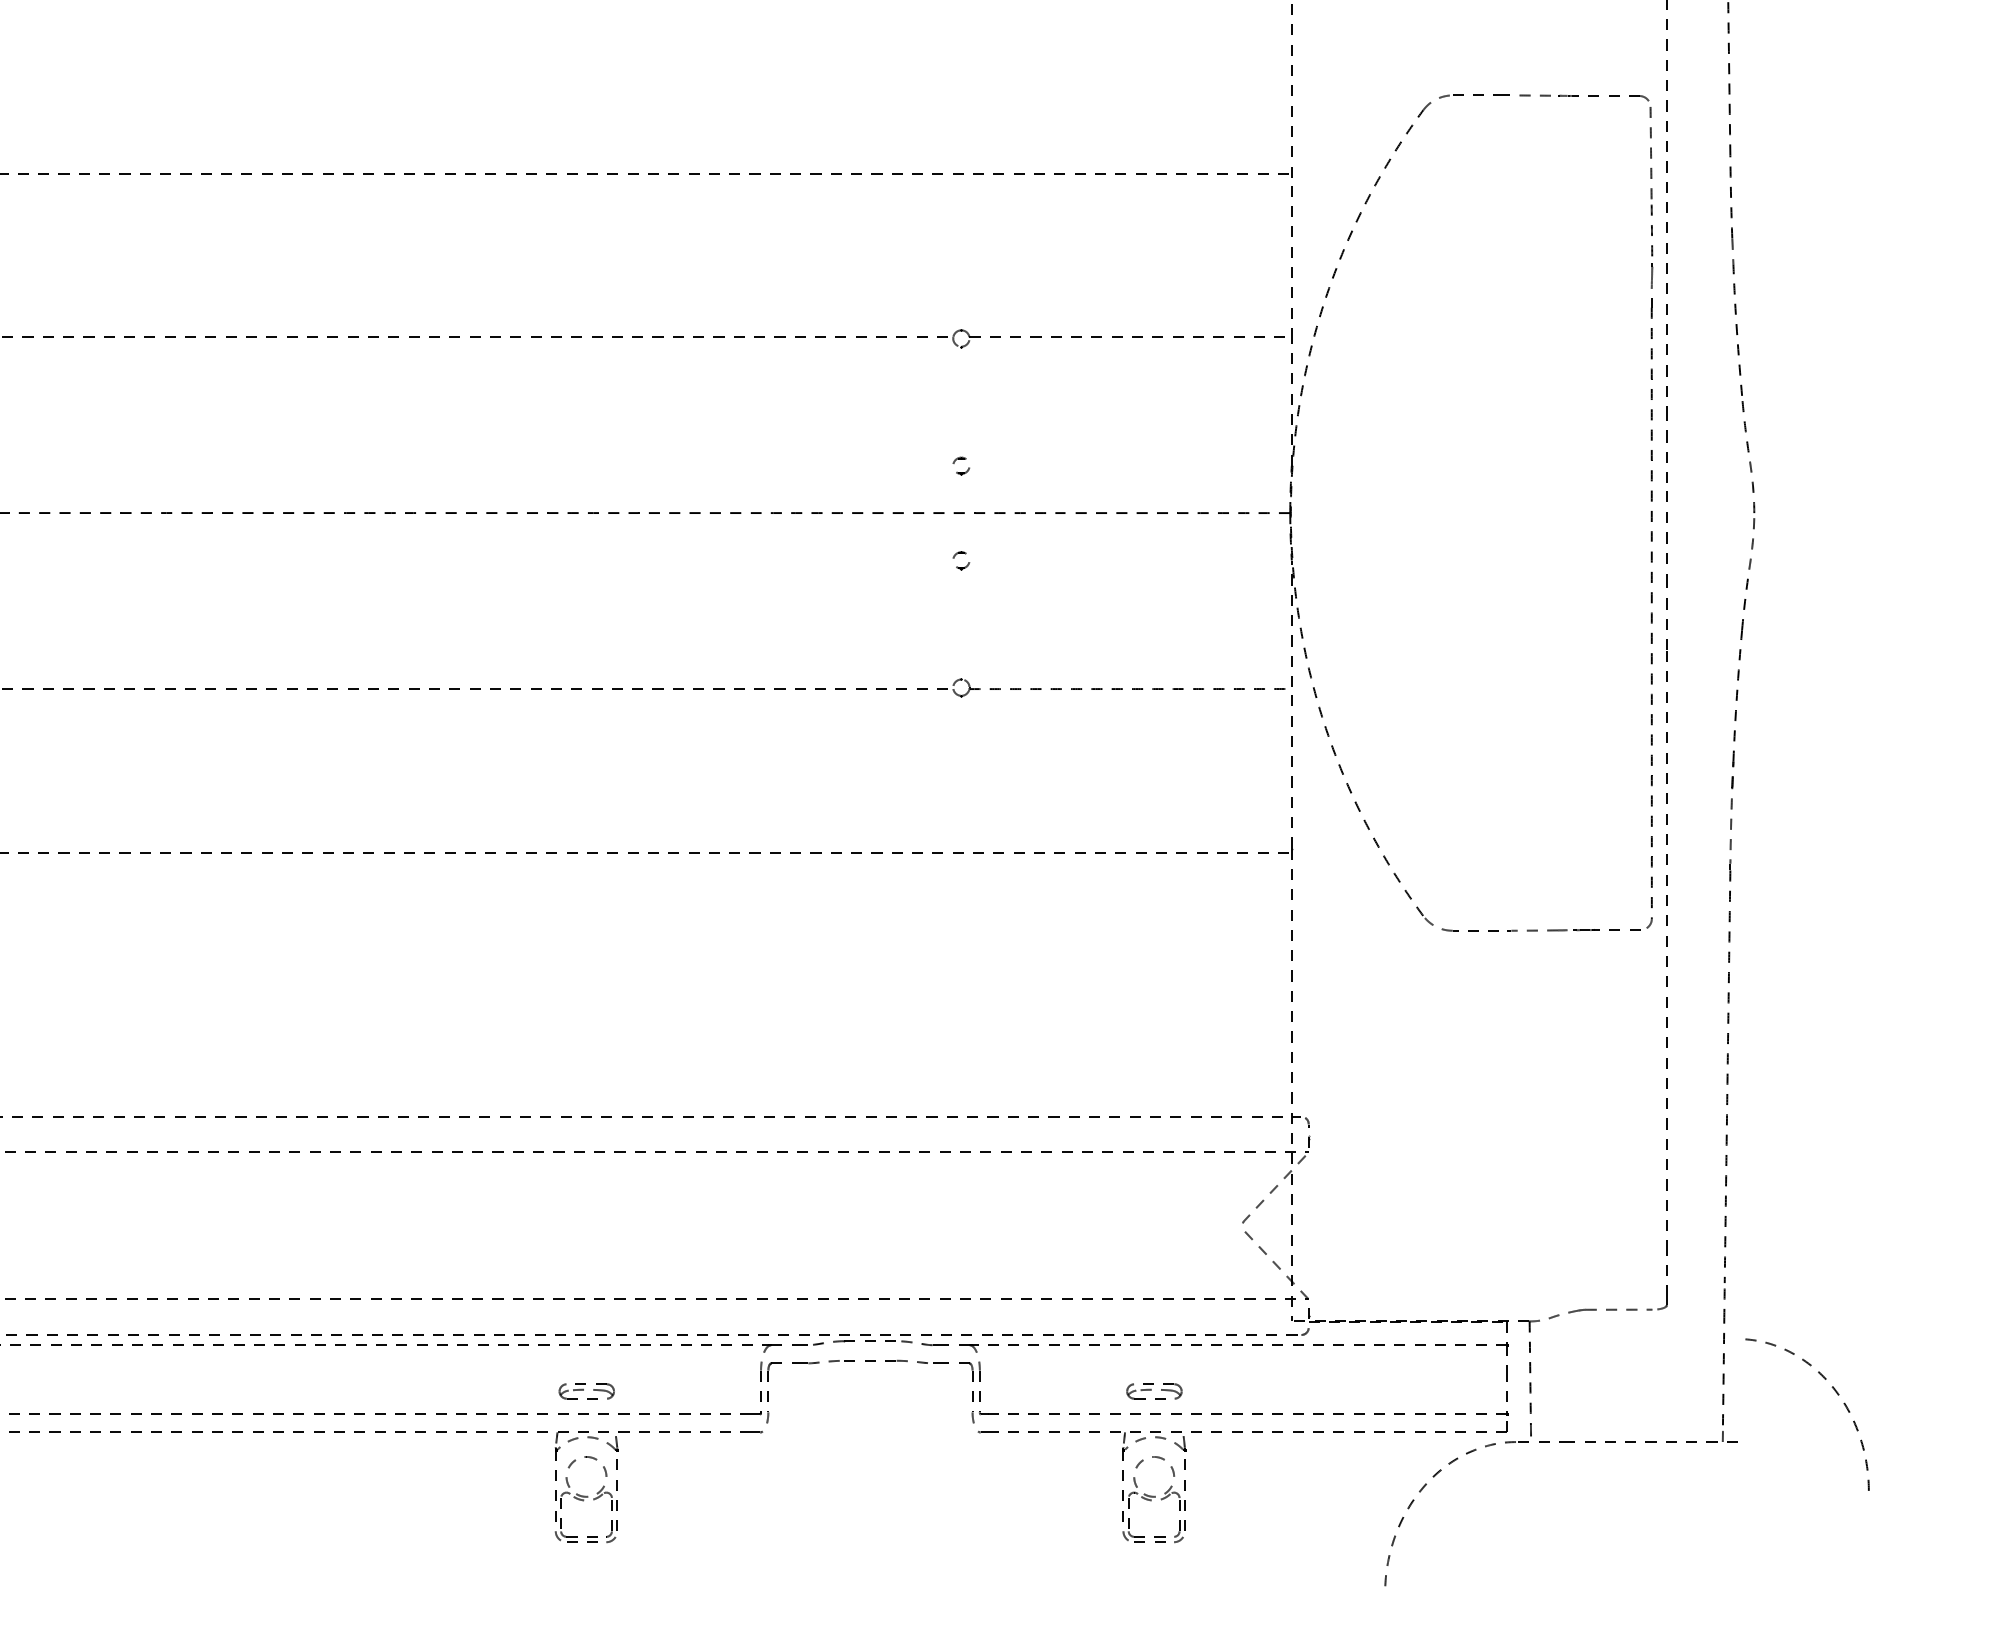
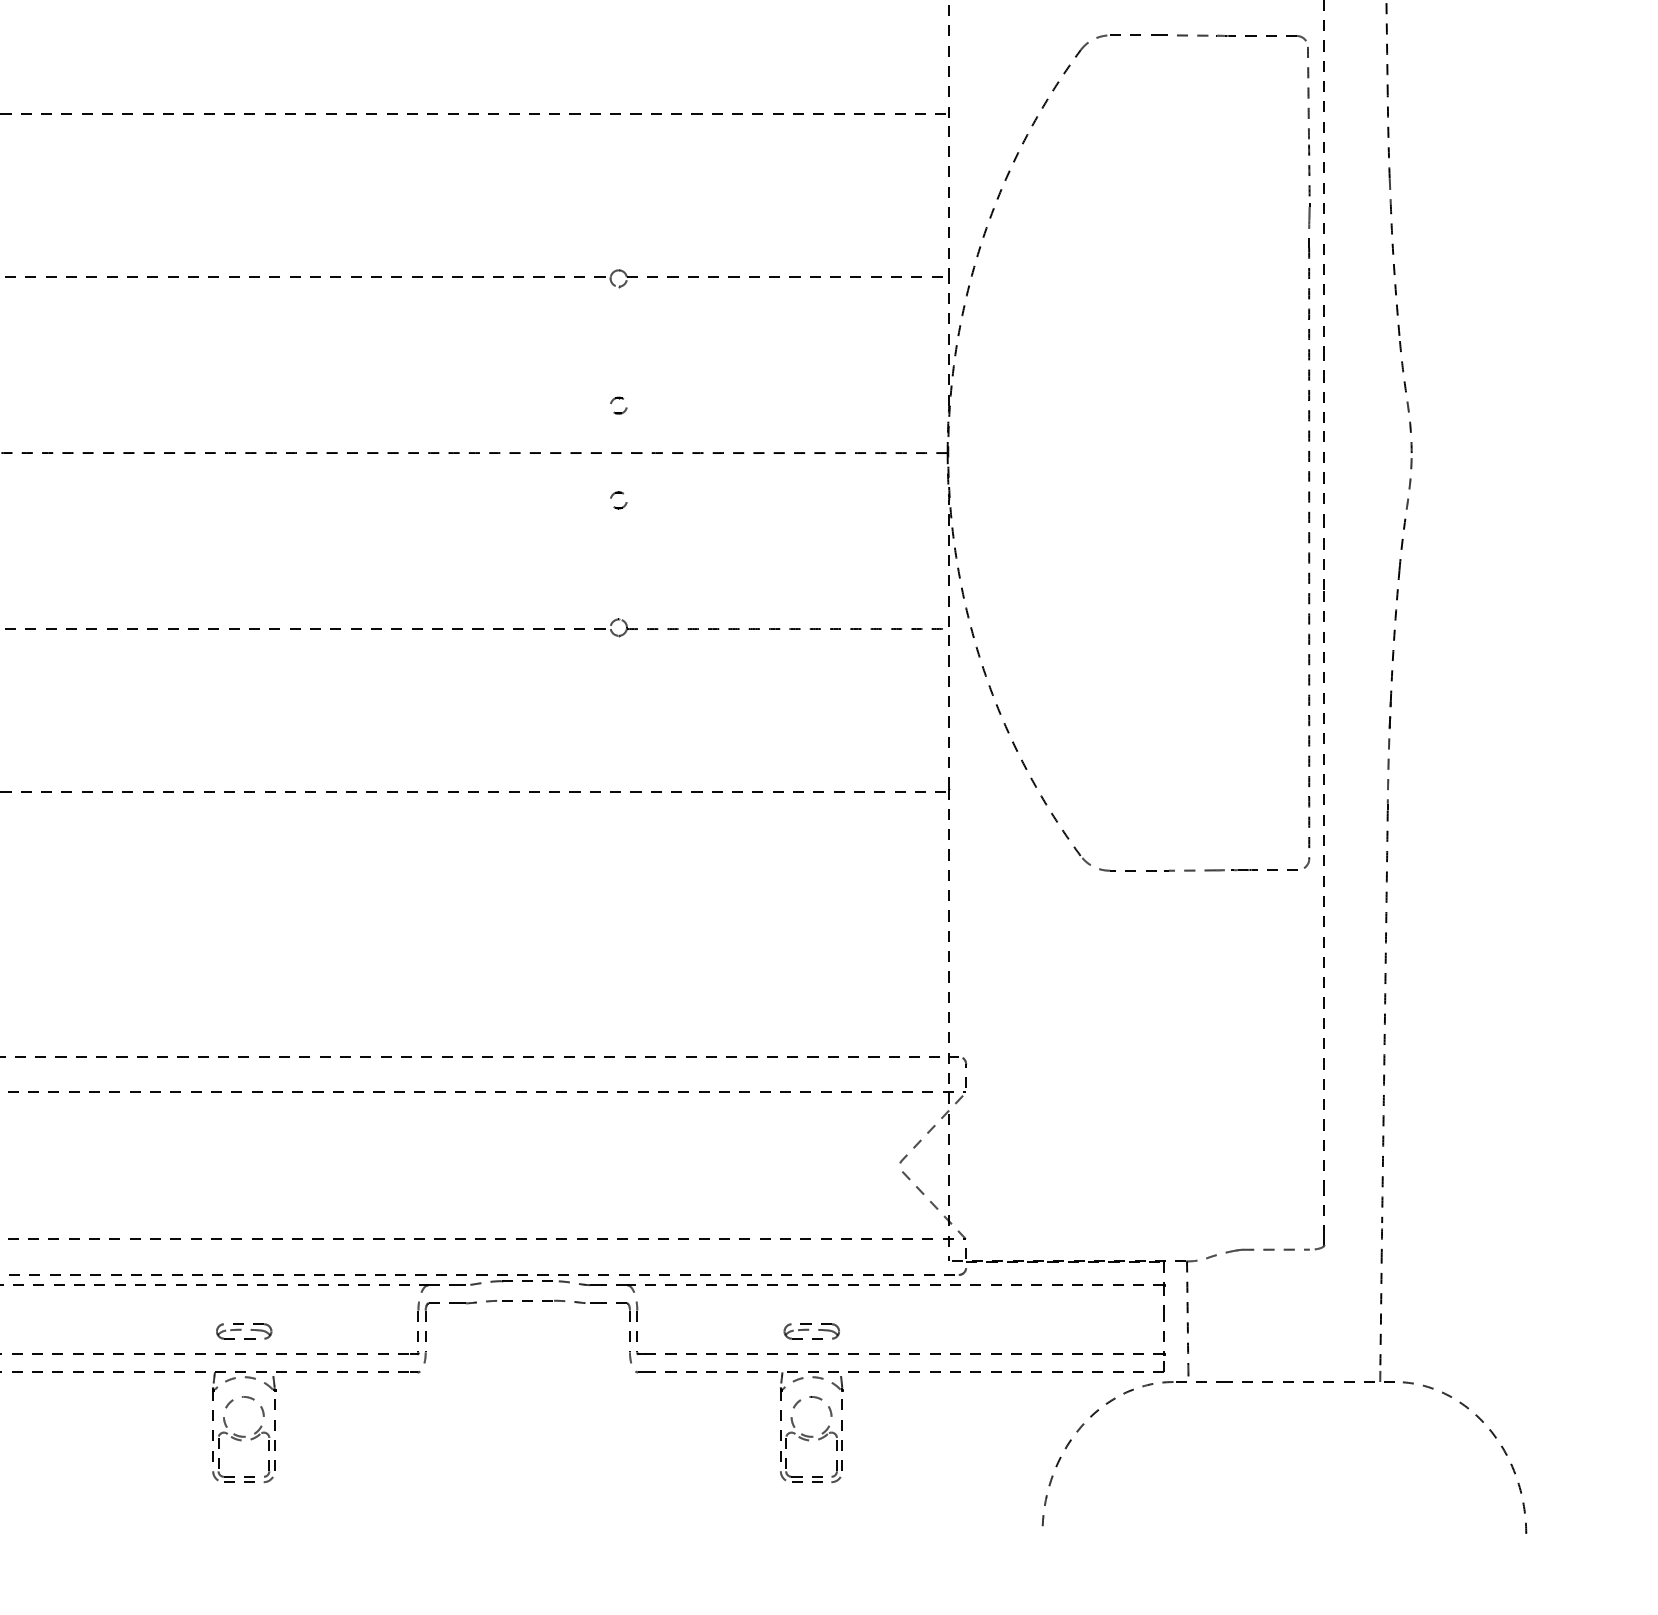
part: (1835, 1392) -> (1492, 1435), moved

